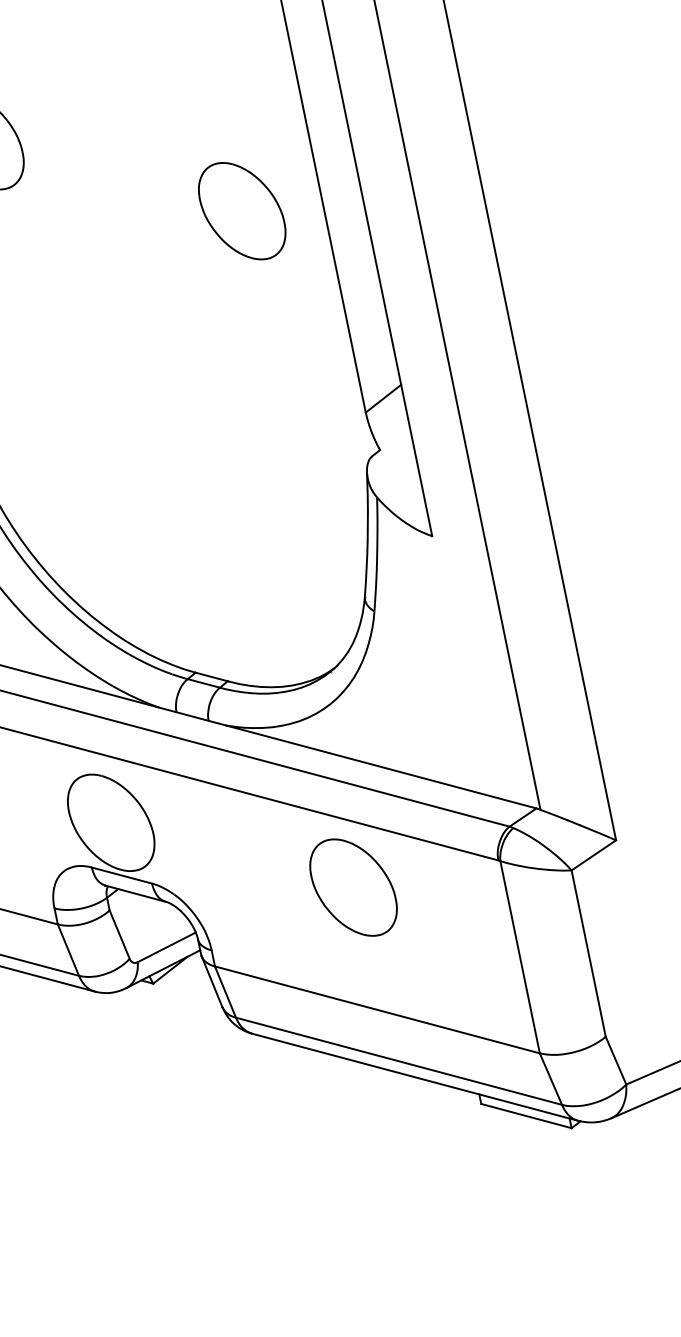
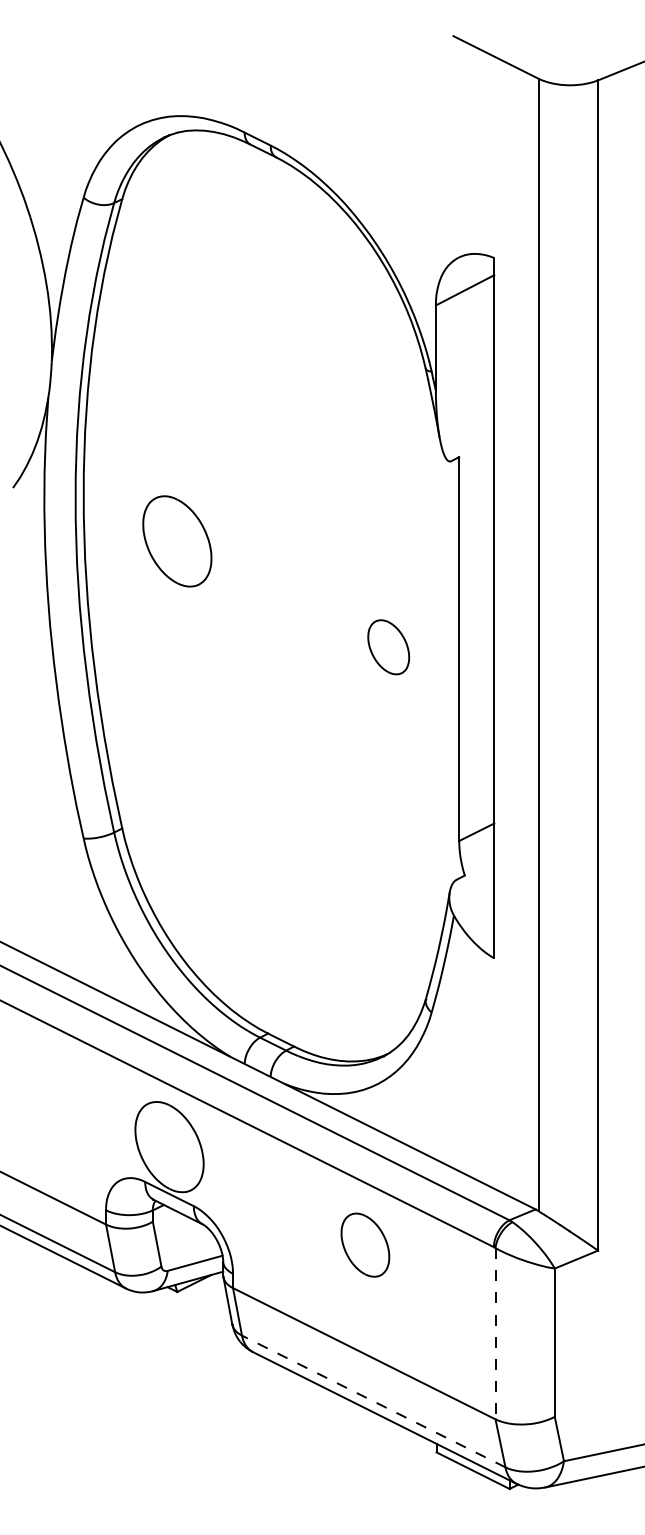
part: (241, 211) -> (388, 647), size x0.6
part: (353, 888) -> (365, 1245), size x0.7
line: (520, 956) -> (495, 1333), solid -> dashed
line: (398, 1061) -> (373, 1401), solid -> dashed

